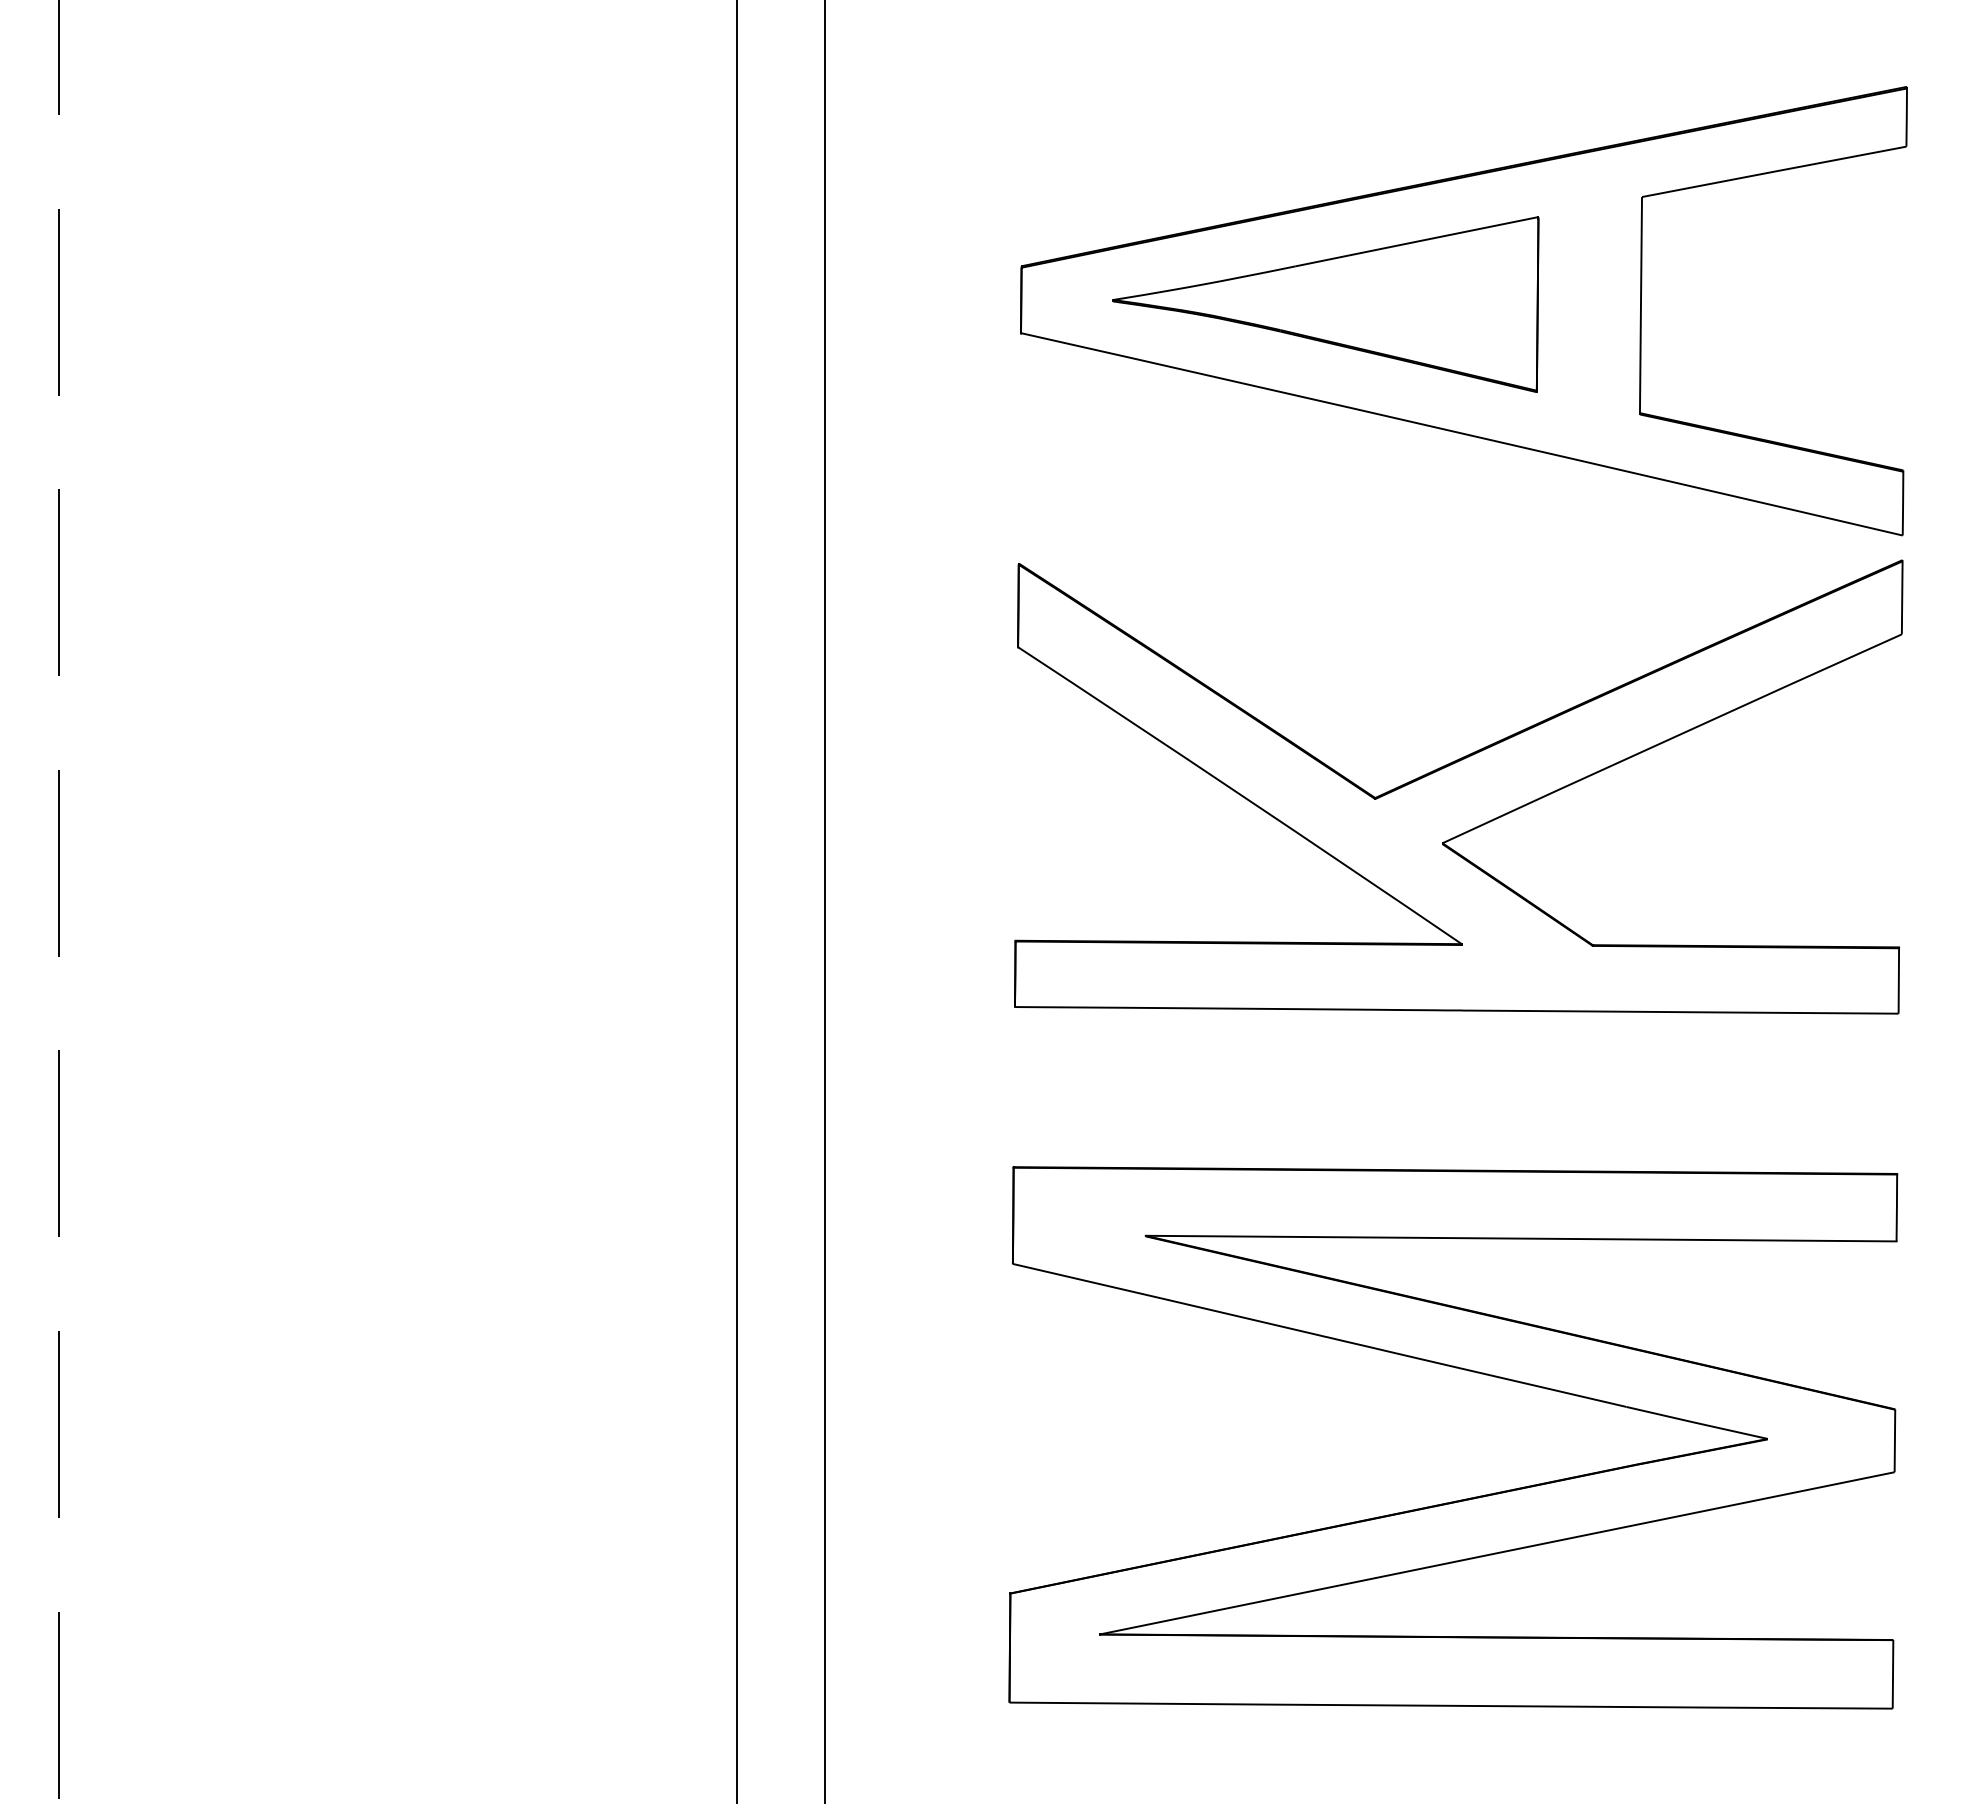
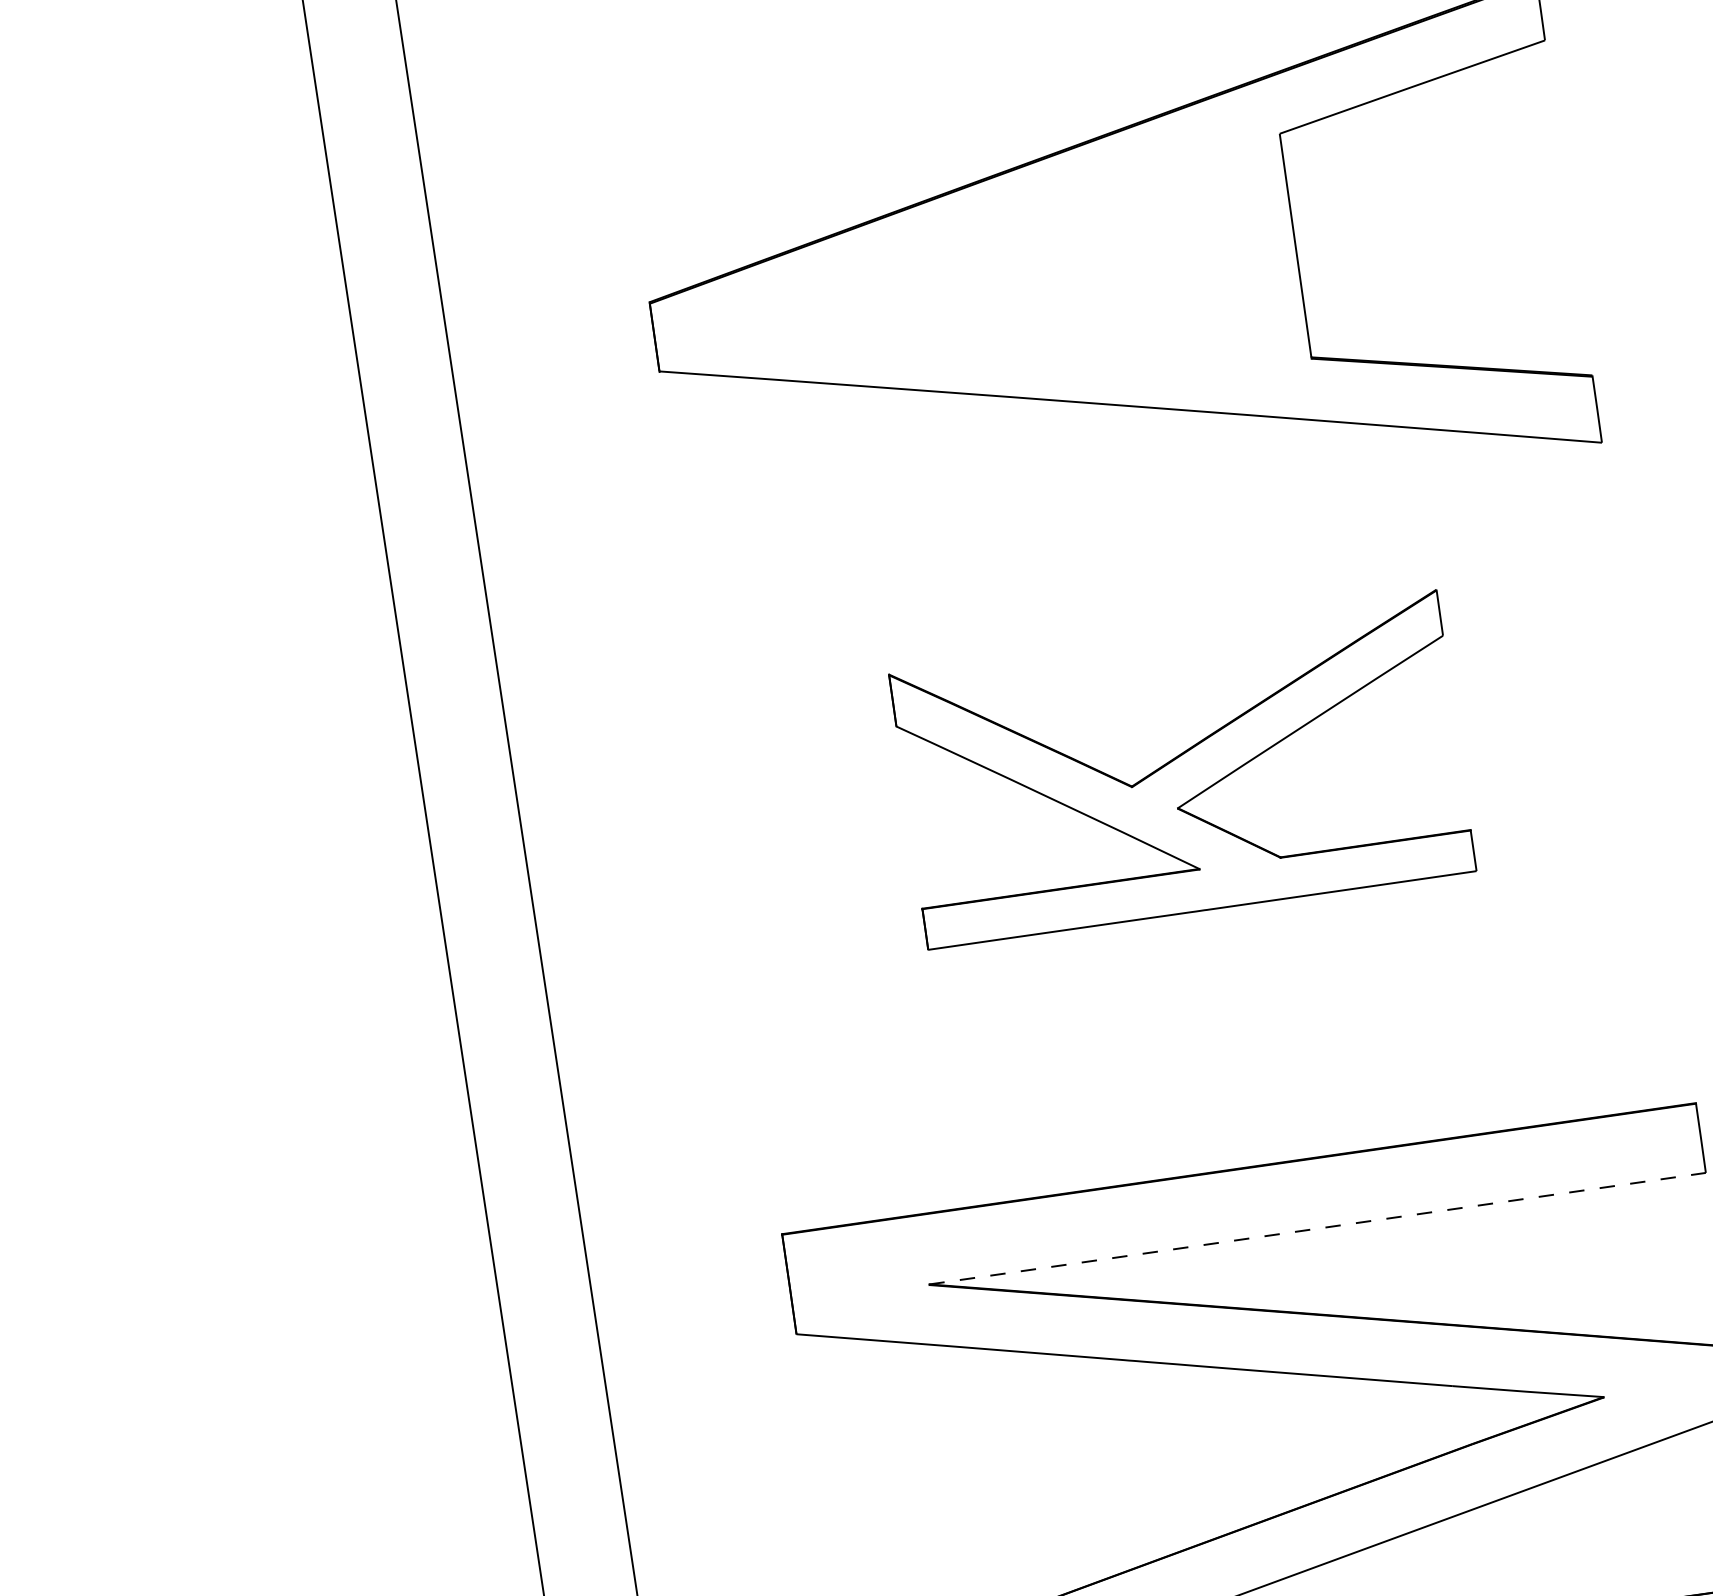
part: (1325, 304) -> (969, 294), removed
part: (1458, 786) -> (1182, 771), size x0.6
line: (1521, 1238) -> (1317, 1228), solid -> dashed

